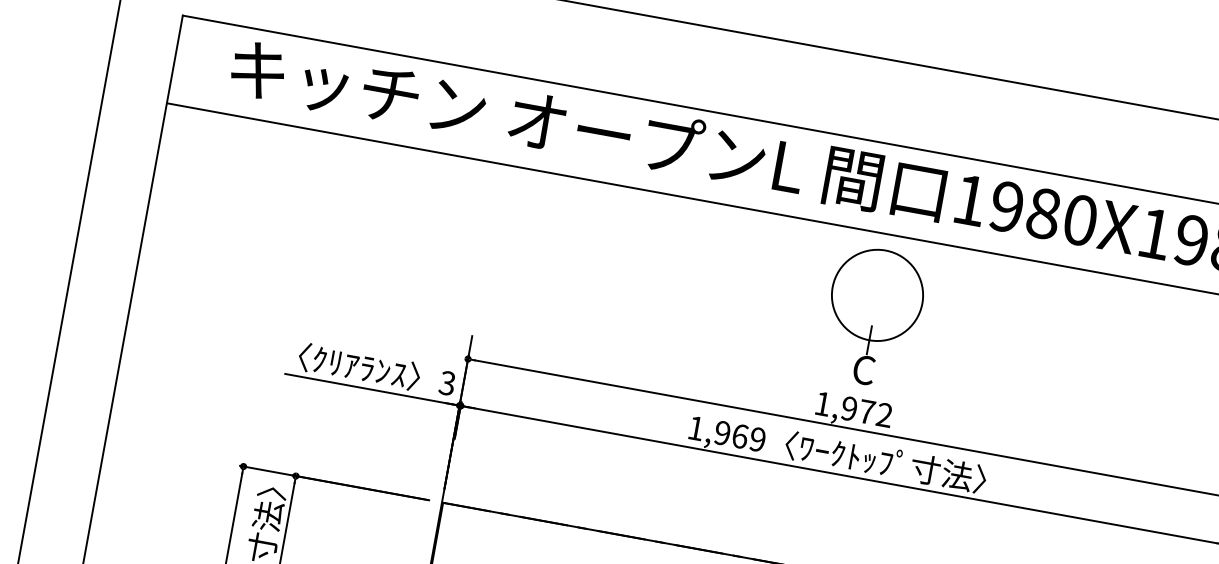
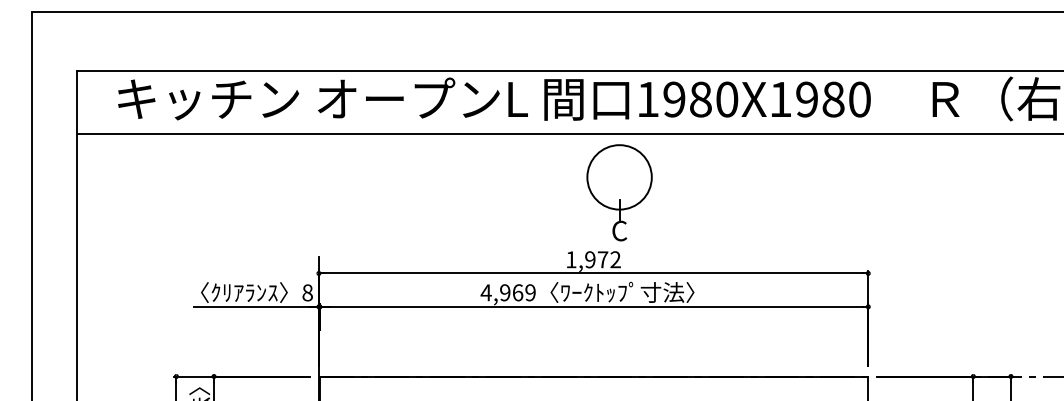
part: (873, 316) -> (619, 192), moved
text: (447, 382) -> (307, 292), 3 -> 8
text: (695, 427) -> (485, 292), 1,969 -> 4,969

